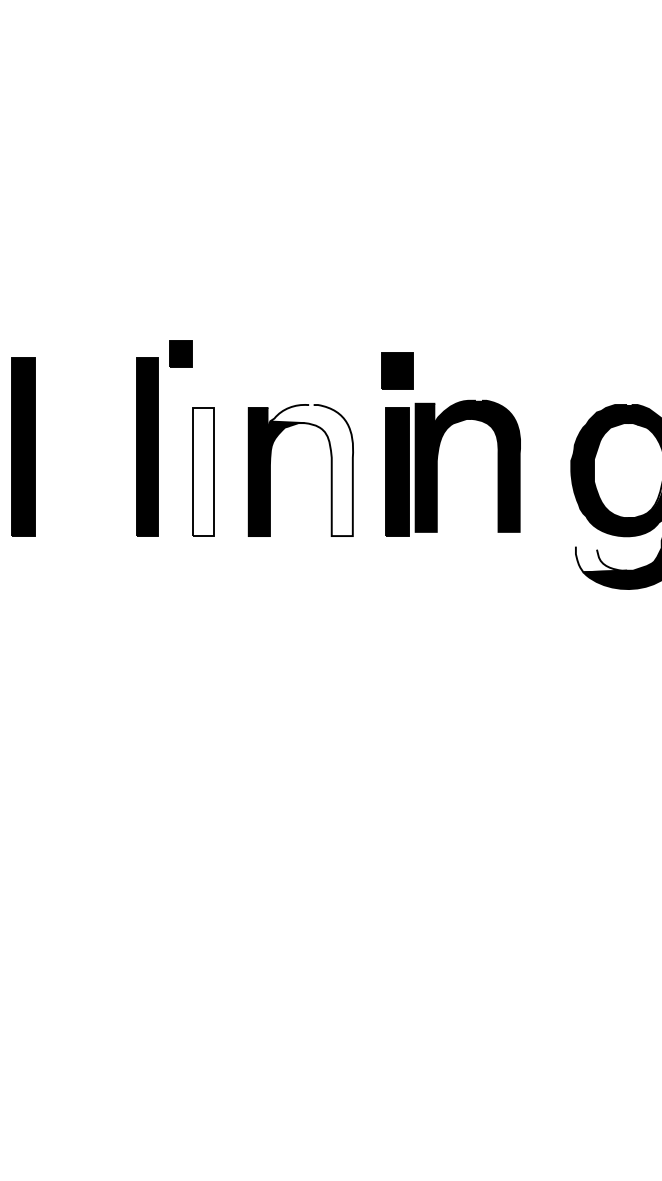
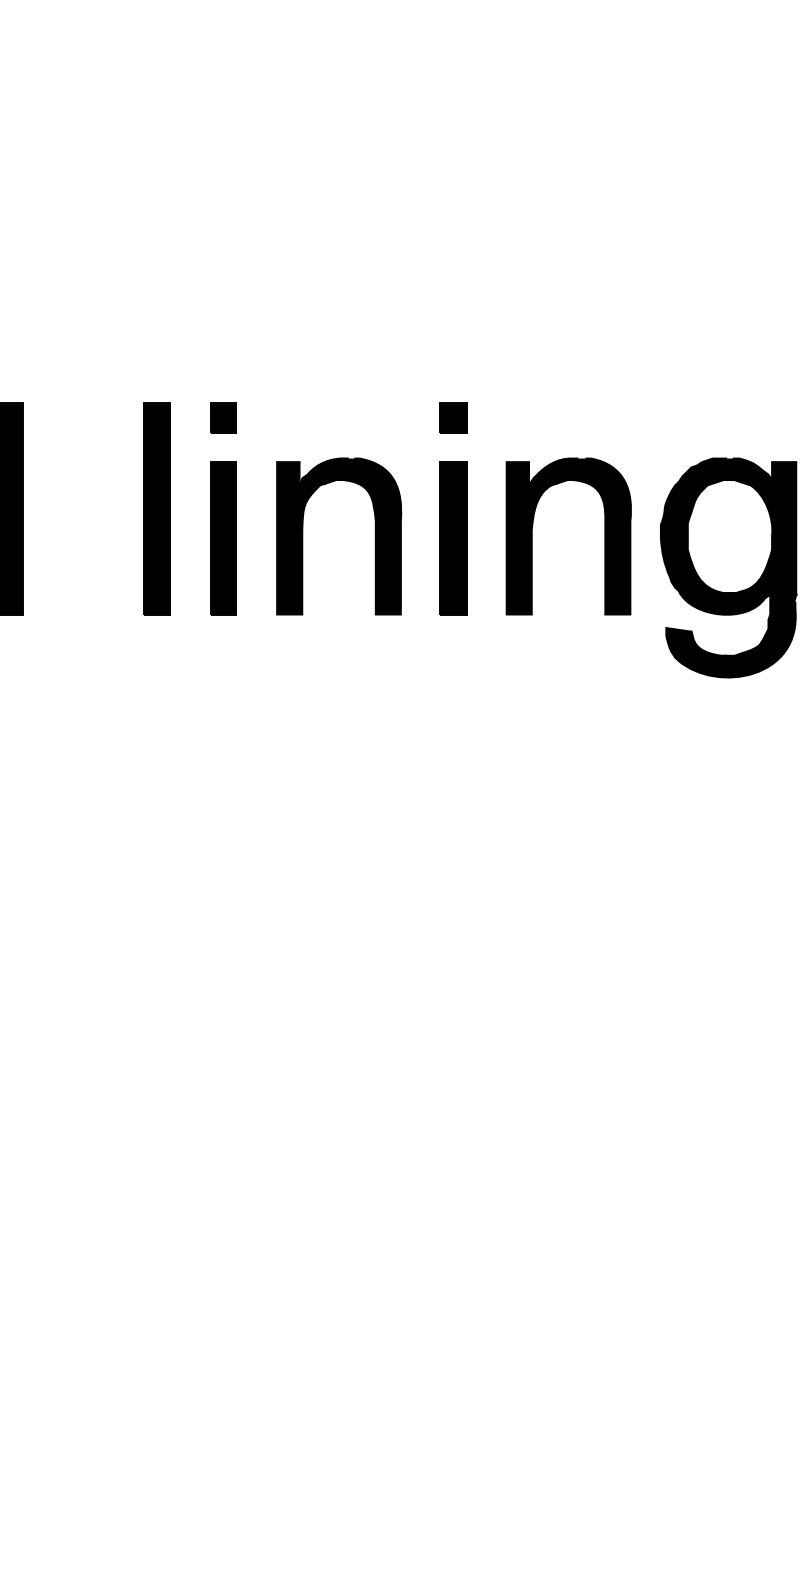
part: (181, 353) -> (223, 417), moved
part: (397, 370) -> (453, 417), size x0.71
part: (437, 466) -> (532, 536), moved
fill: (311, 470) -> (351, 536), added
fill: (202, 472) -> (222, 538), added
fill: (601, 559) -> (696, 642), added

